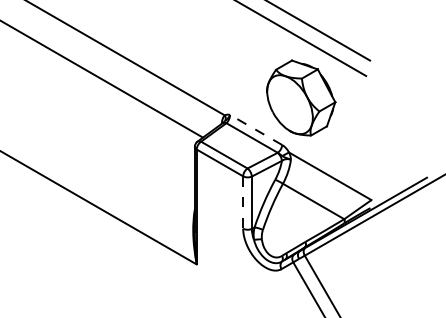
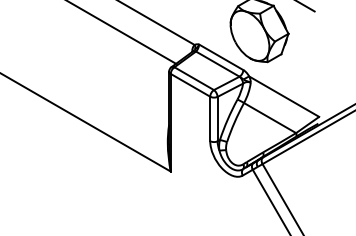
line: (255, 129) -> (220, 56), dashed -> solid
line: (243, 203) -> (210, 119), dashed -> solid

